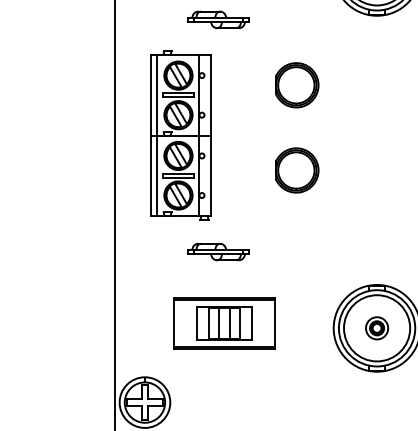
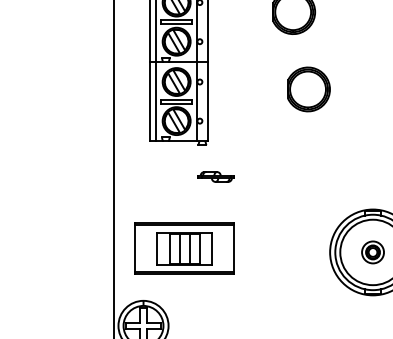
part: (297, 170) -> (309, 89), moved
part: (218, 251) -> (216, 176), size x0.6
part: (224, 323) -> (184, 248), moved

